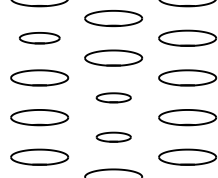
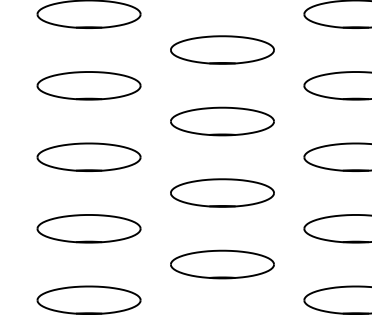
part: (39, 37) -> (88, 84), size x1.43
part: (113, 97) -> (222, 192), size x1.67
part: (113, 136) -> (222, 262), size x1.67

